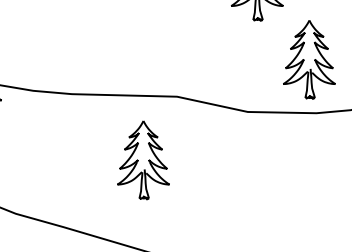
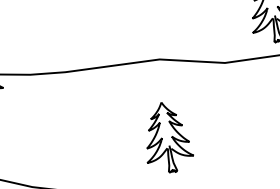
part: (143, 160) -> (167, 137), moved

